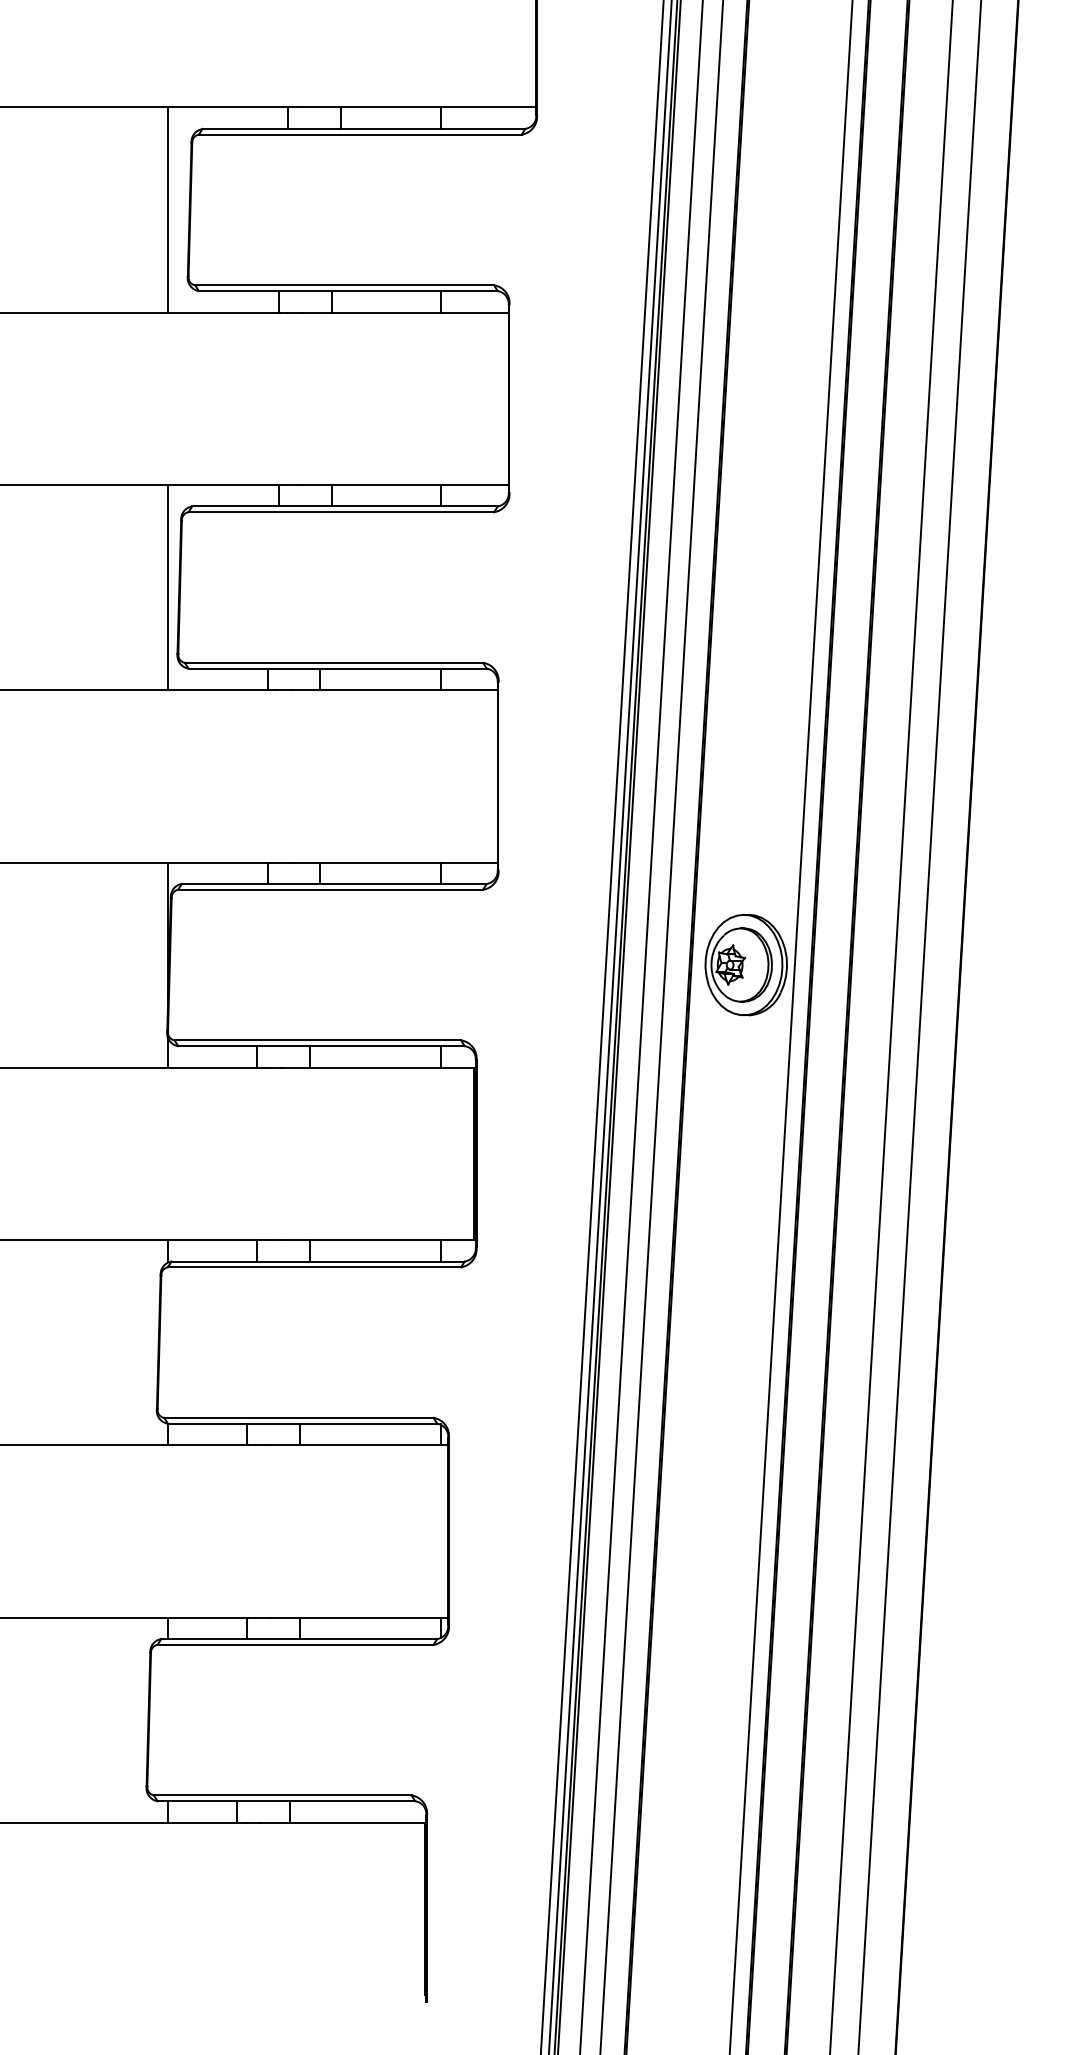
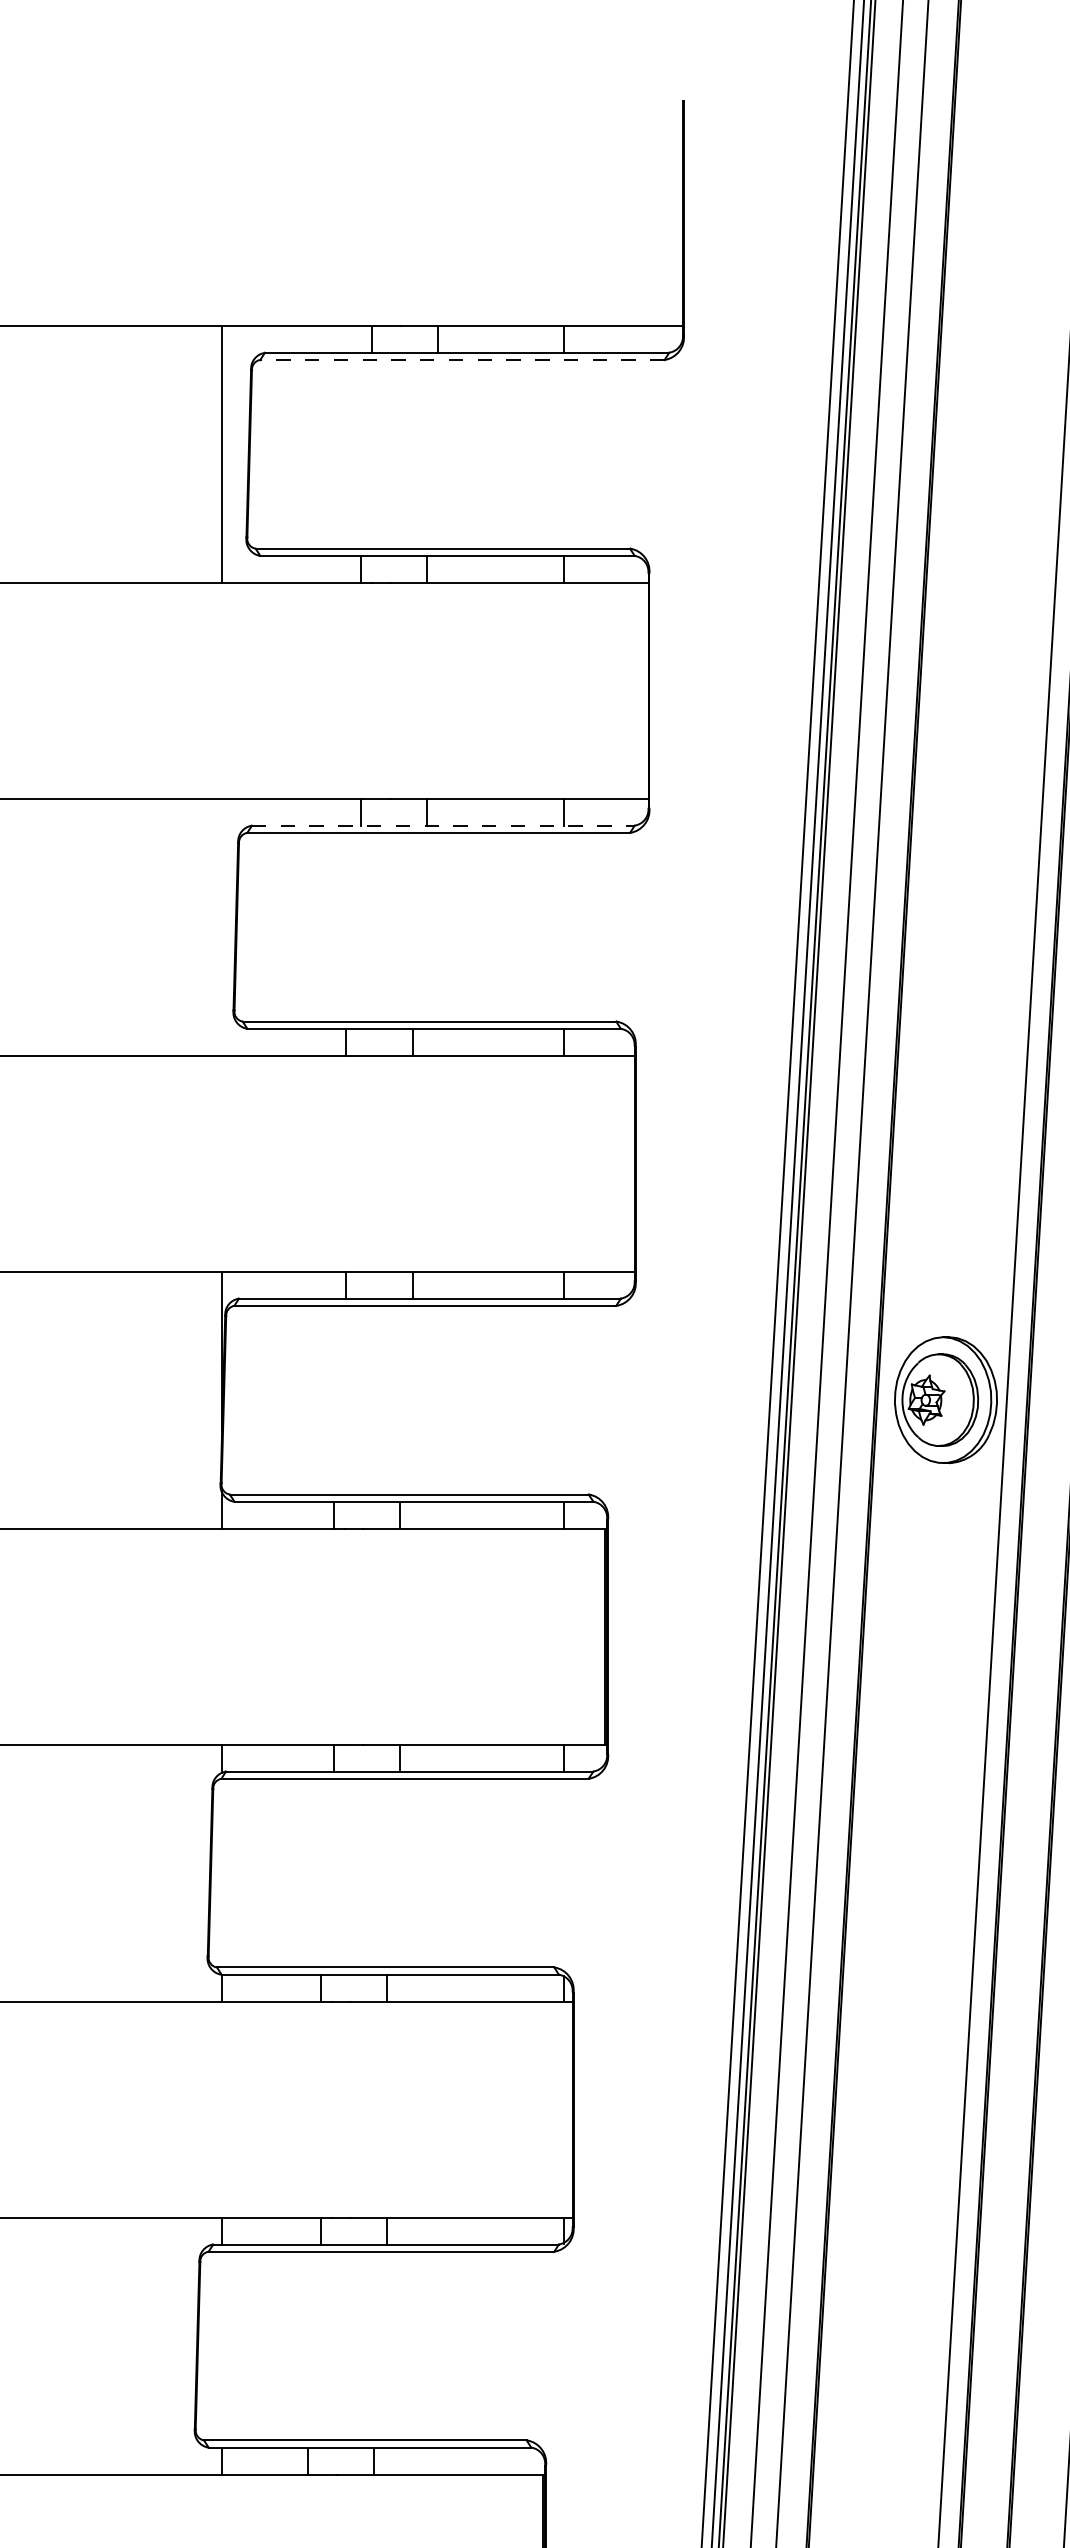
line: (359, 134) -> (461, 359), solid -> dashed
line: (345, 506) -> (443, 825), solid -> dashed
line: (168, 587) -> (222, 927), removed

